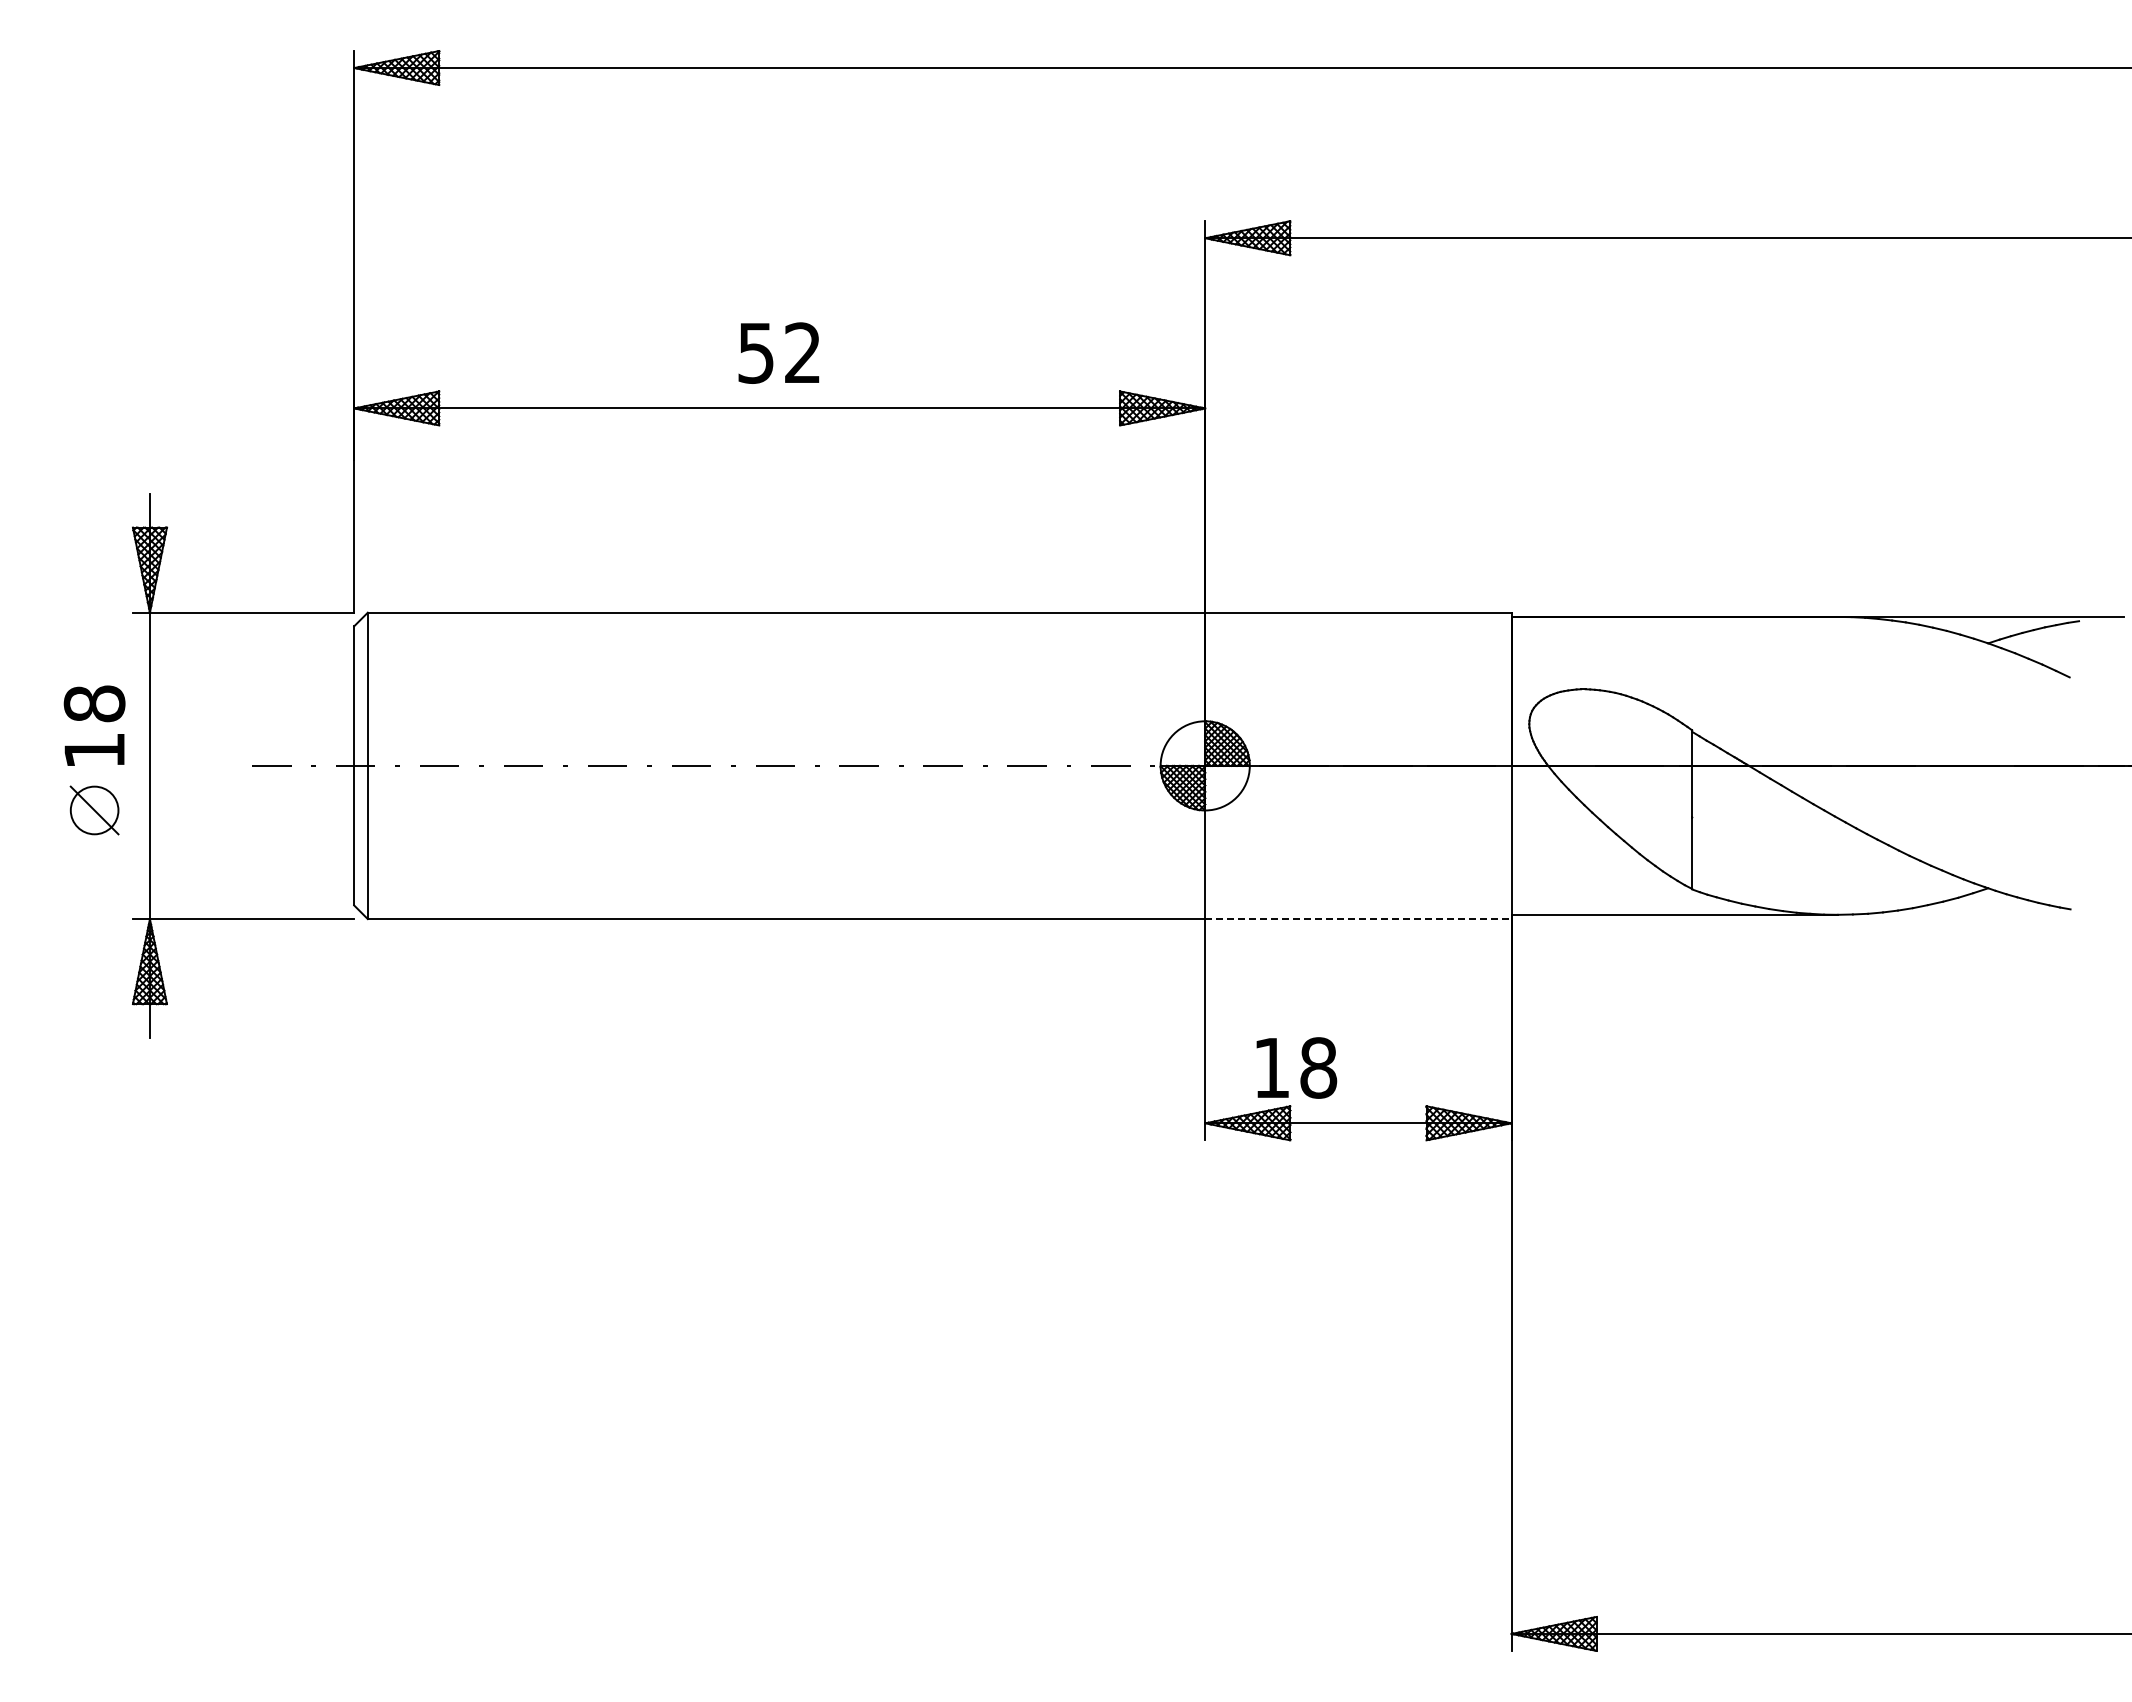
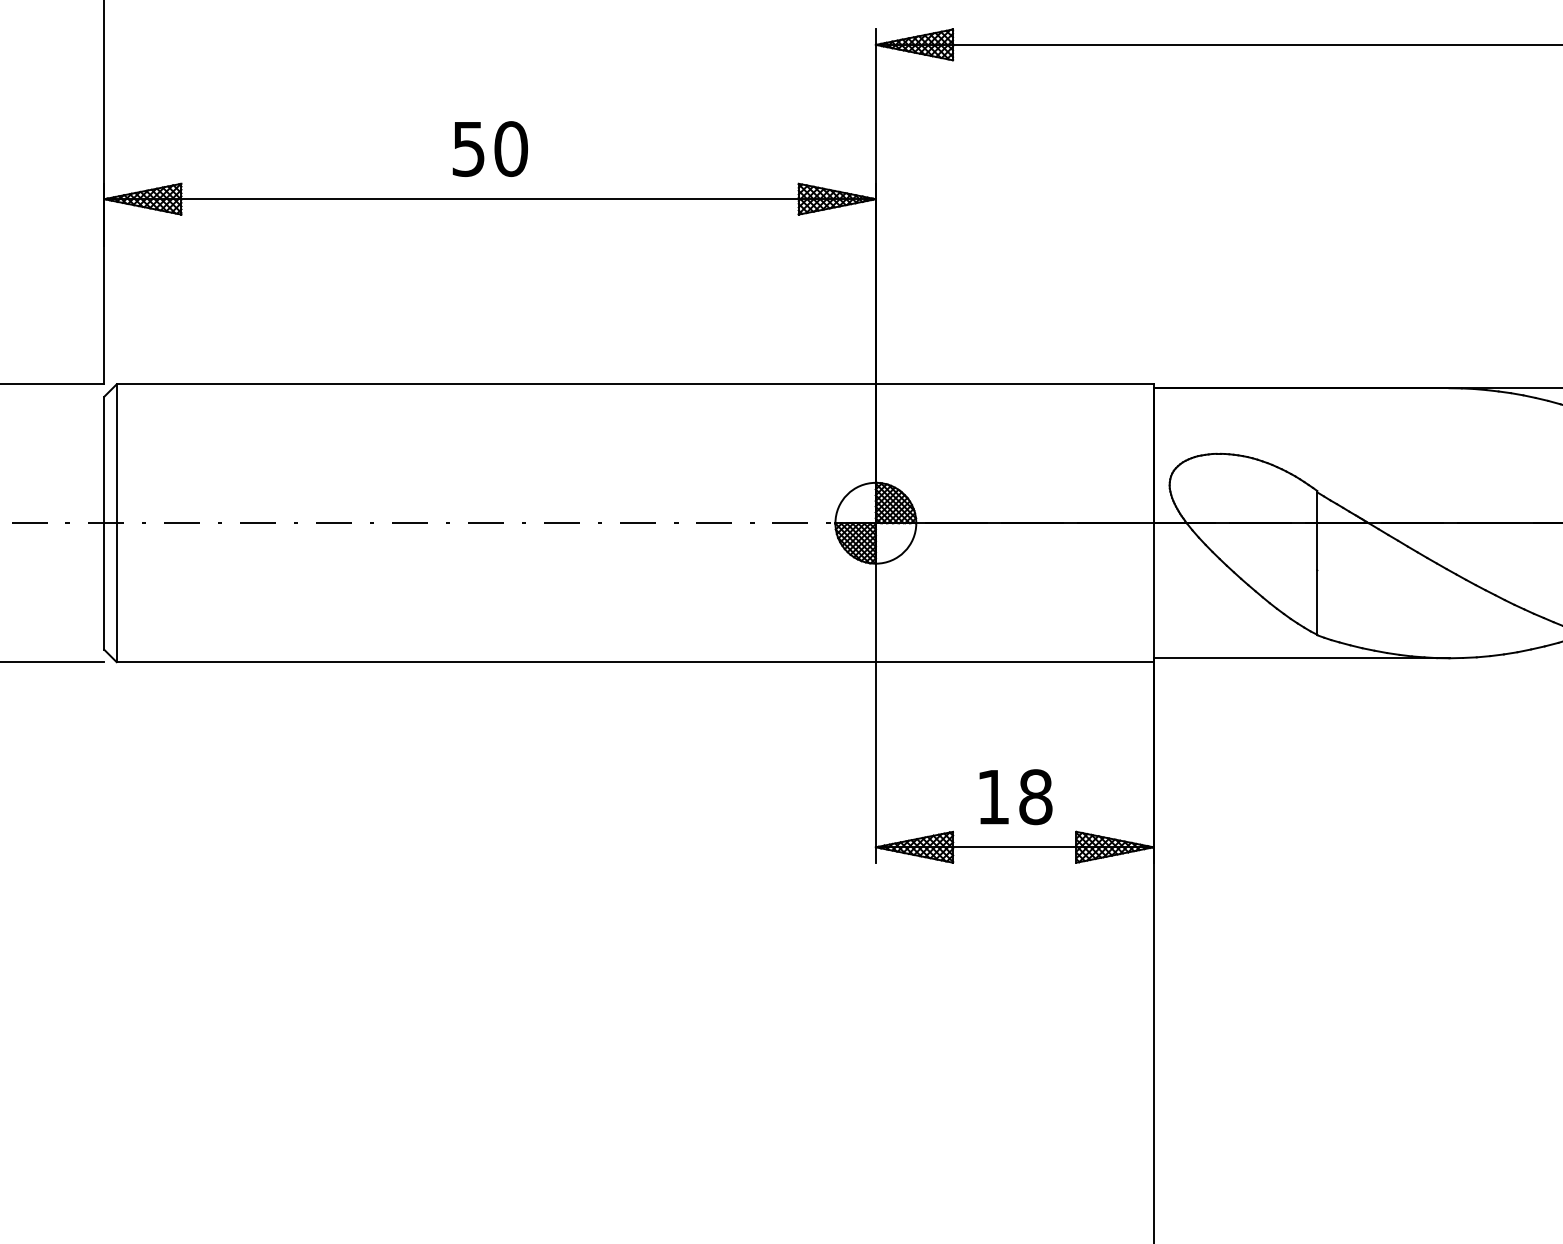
text: (802, 352) -> (510, 148), 52 -> 50
line: (1358, 919) -> (1014, 662), dashed -> solid
text: (1296, 1067) -> (1015, 796), moved

